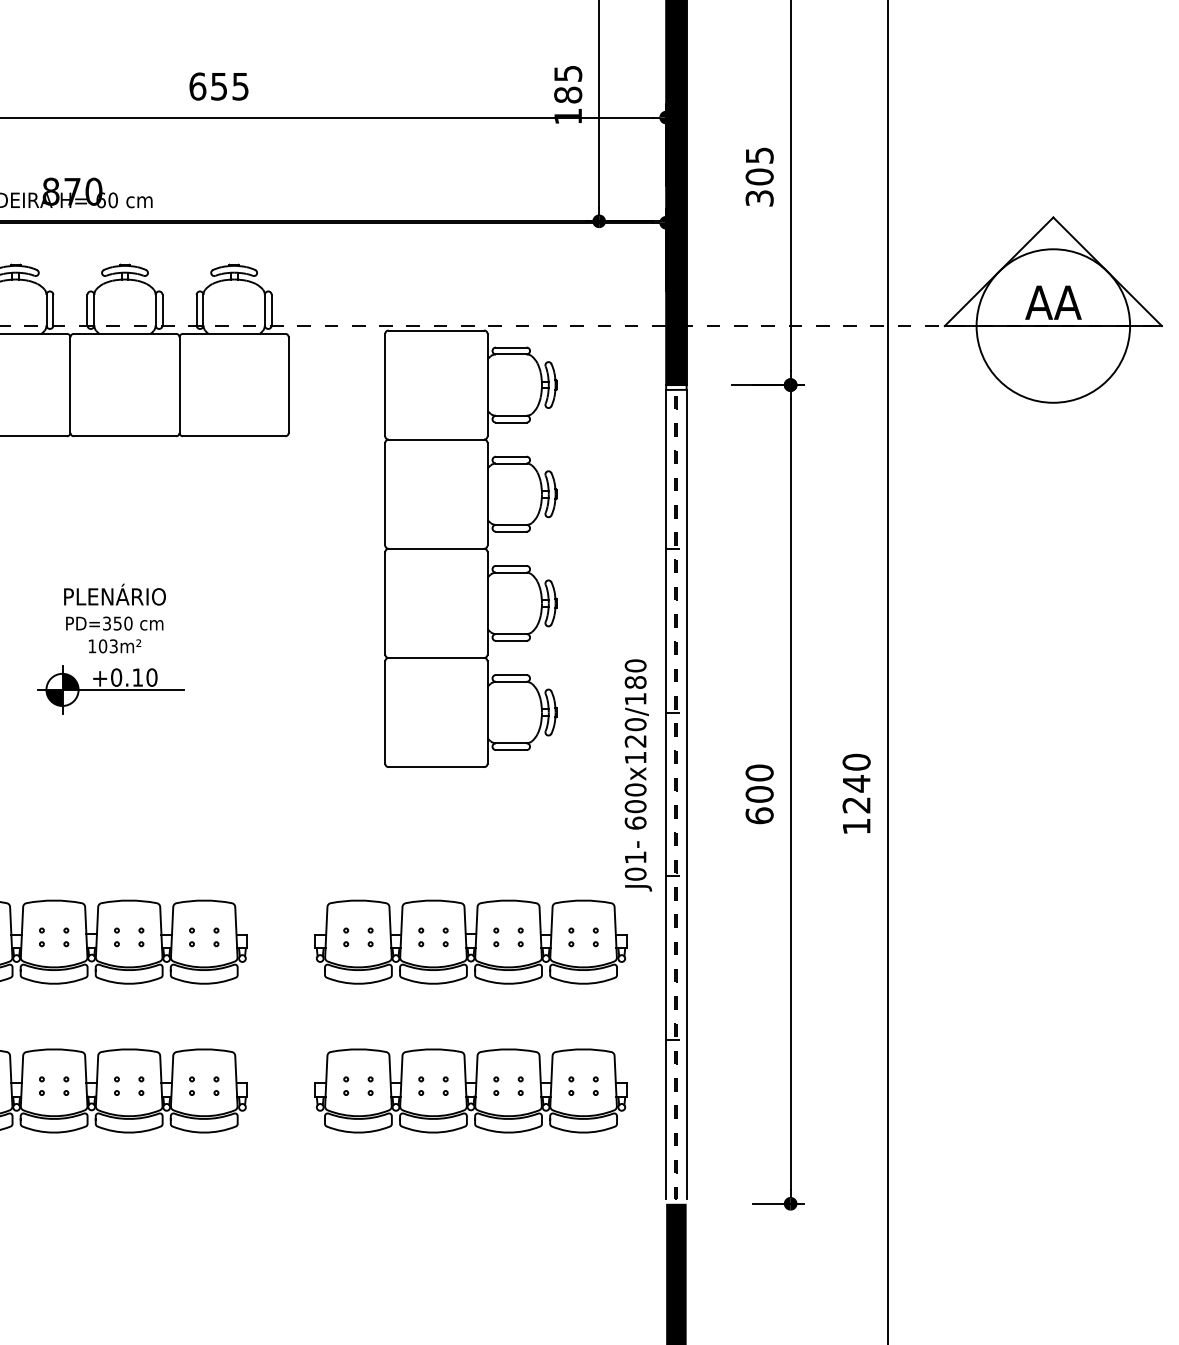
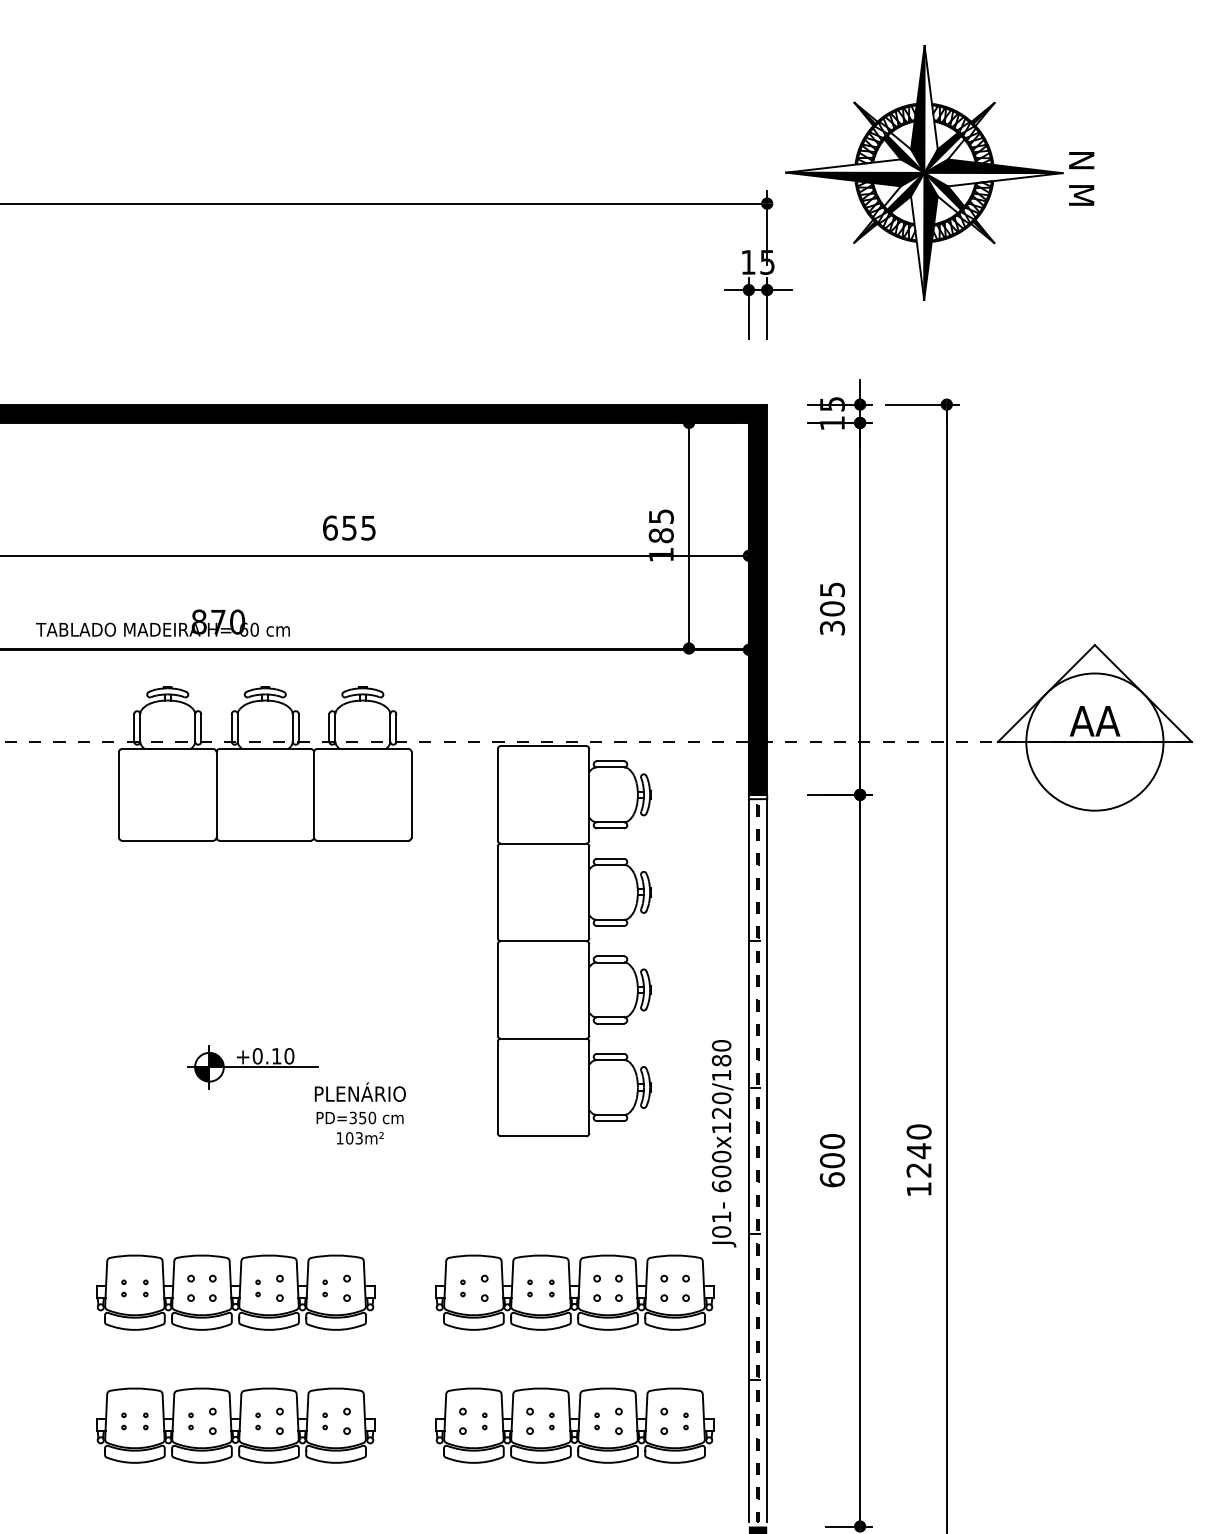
text: (114, 618) -> (359, 1113), moved
part: (41, 937) -> (190, 1288), size x1.6
part: (65, 937) -> (212, 1288), size x1.6
part: (140, 937) -> (279, 1288), size x1.6
part: (215, 937) -> (346, 1288), size x1.6
part: (370, 937) -> (484, 1288), size x1.6
part: (495, 937) -> (596, 1288), size x1.6
part: (520, 937) -> (618, 1288), size x1.6
part: (570, 937) -> (663, 1288), size x1.6
part: (595, 937) -> (685, 1288), size x1.6
part: (65, 1086) -> (212, 1421), size x1.6
part: (140, 1086) -> (279, 1421), size x1.6
part: (215, 1086) -> (346, 1421), size x1.6
part: (345, 1086) -> (462, 1421), size x1.6
part: (420, 1086) -> (529, 1421), size x1.6
part: (520, 1086) -> (618, 1421), size x1.6
part: (570, 1086) -> (663, 1421), size x1.6

